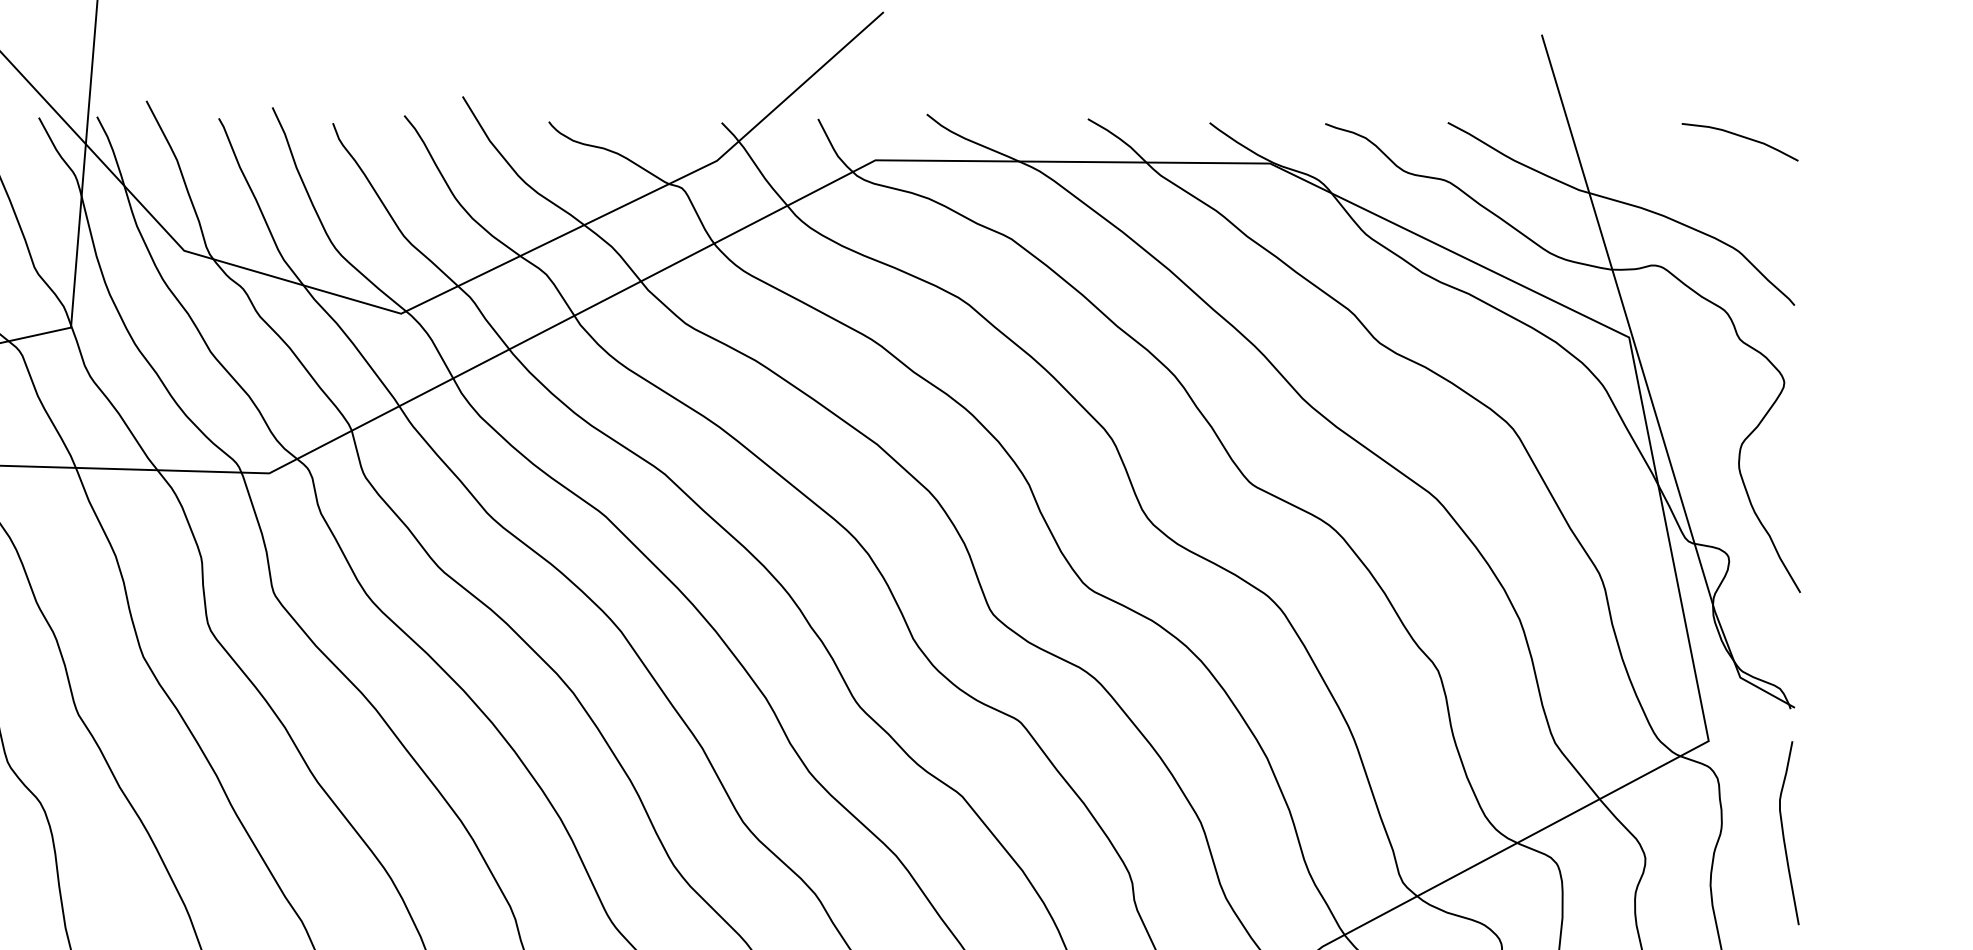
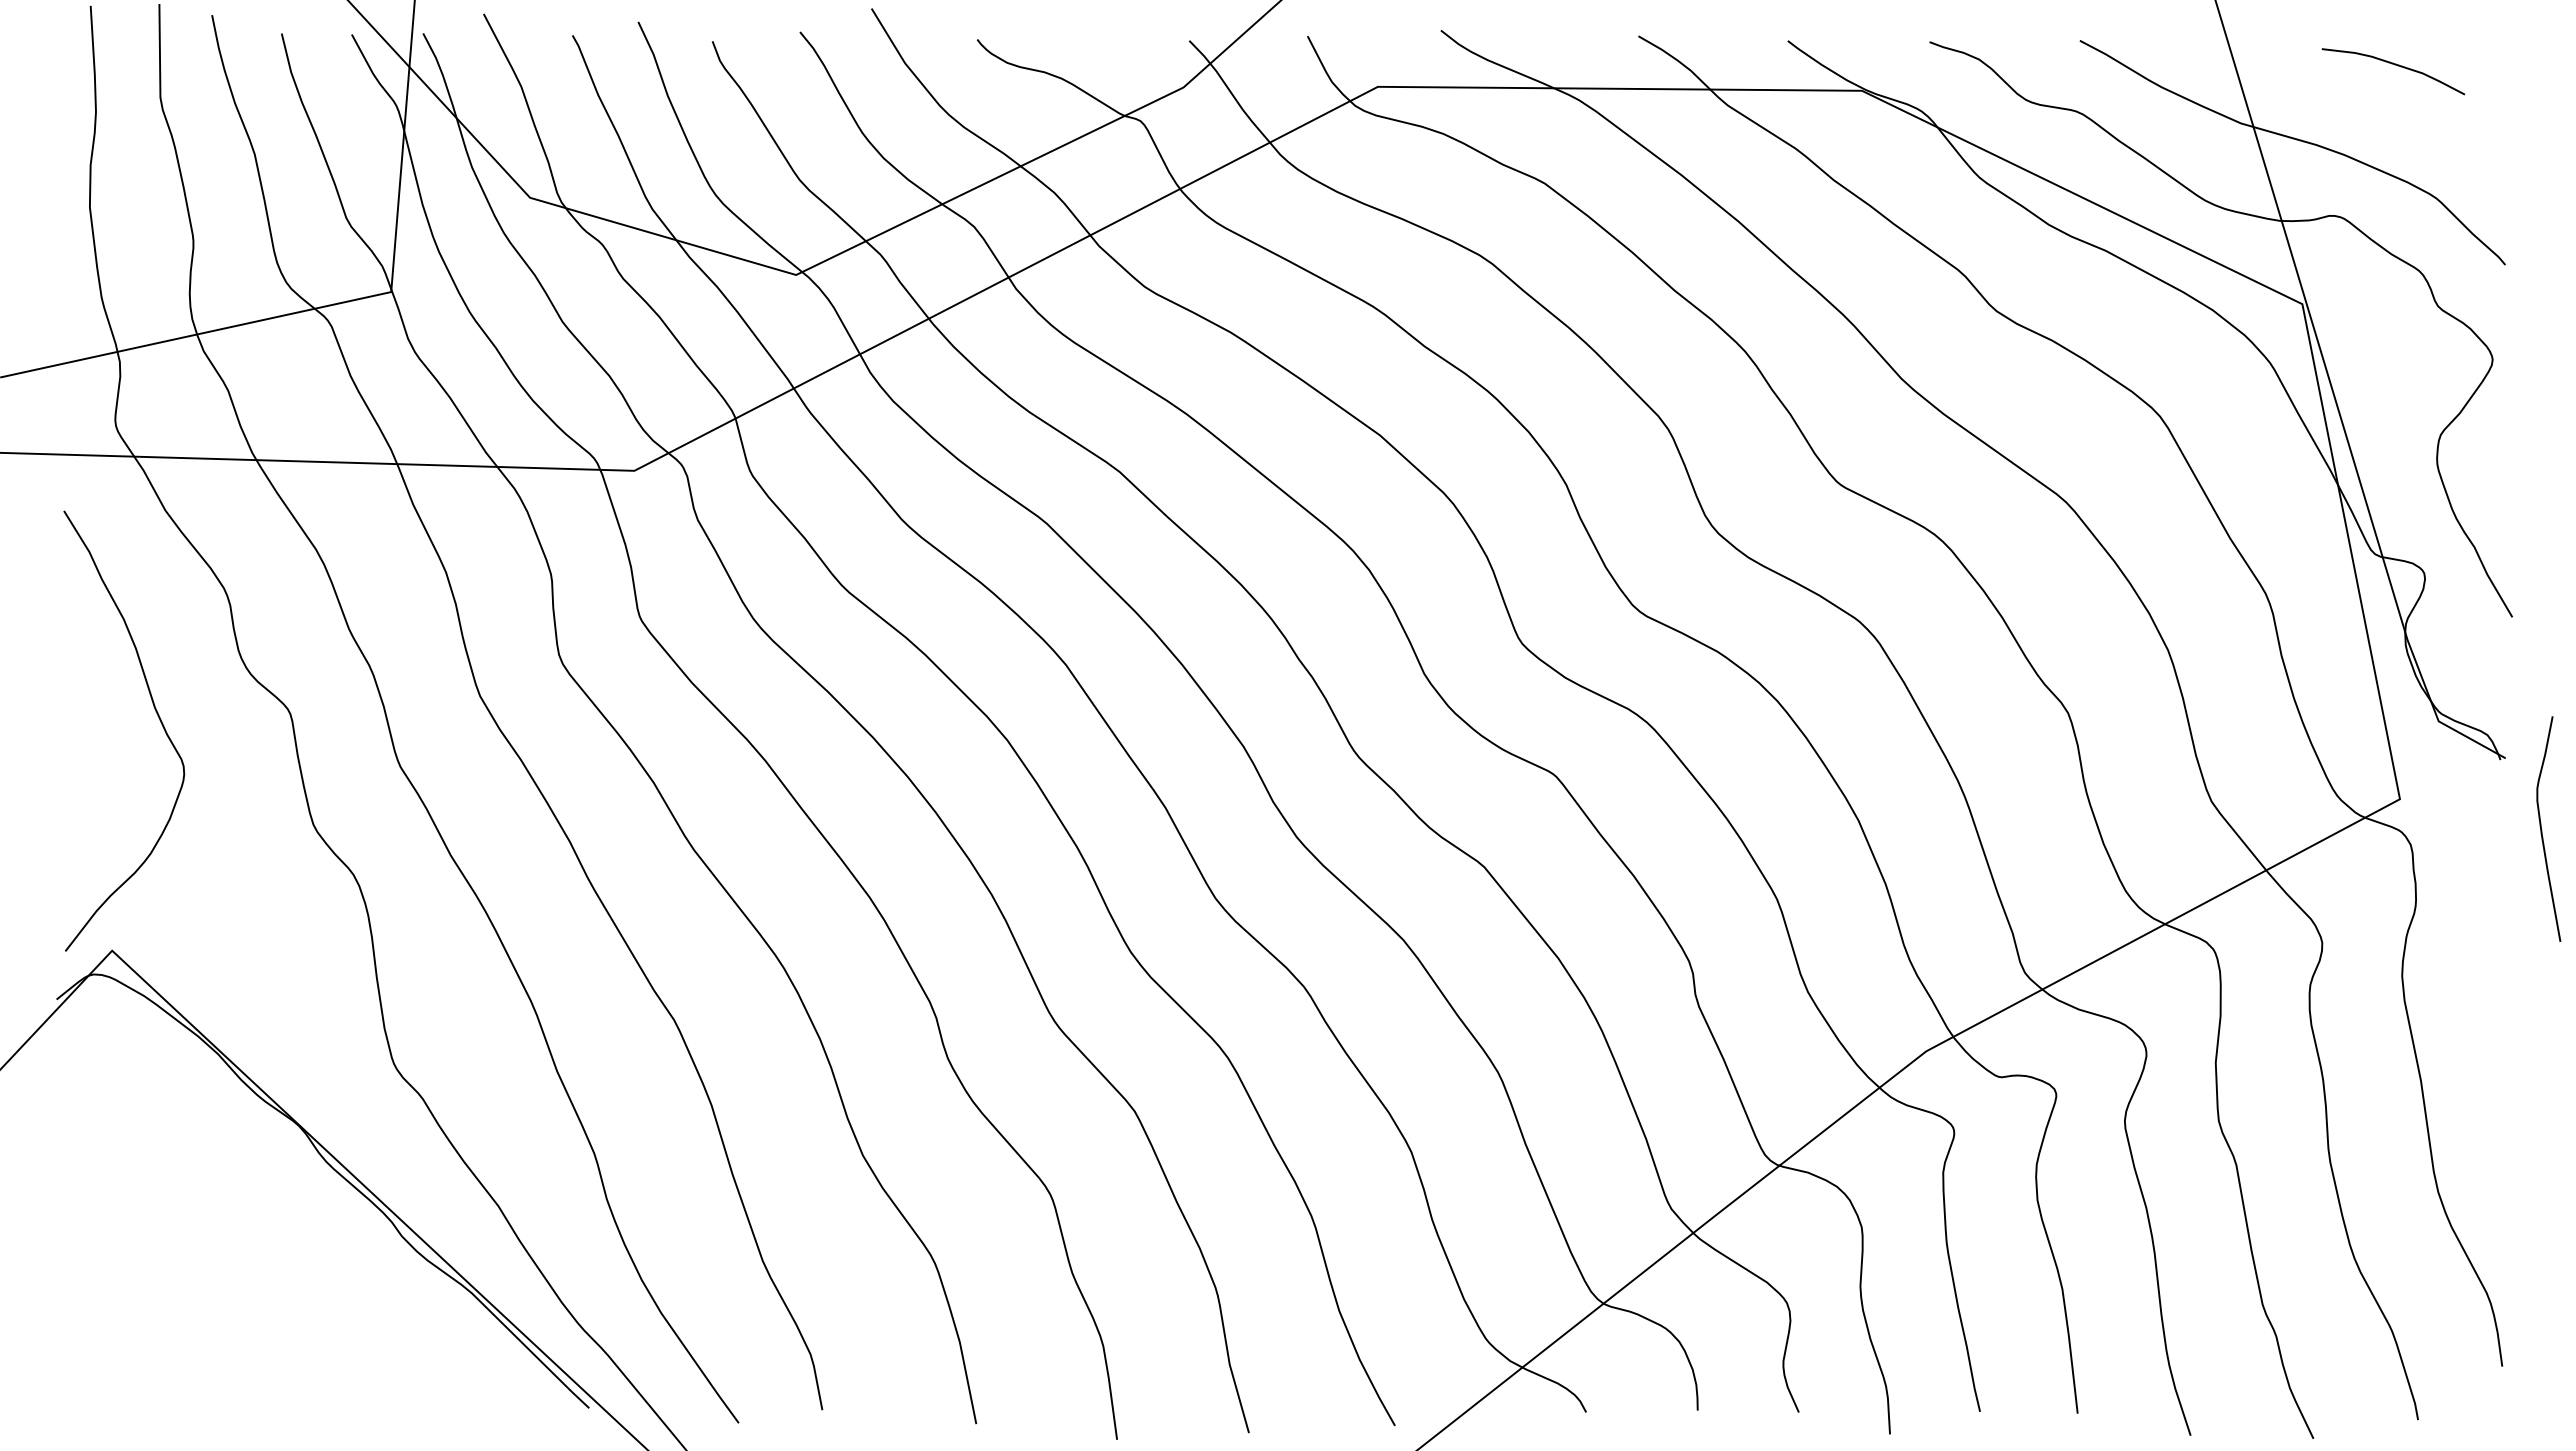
curve: (1740, 137) -> (2394, 65), moved
curve: (1784, 834) -> (2542, 830), moved

